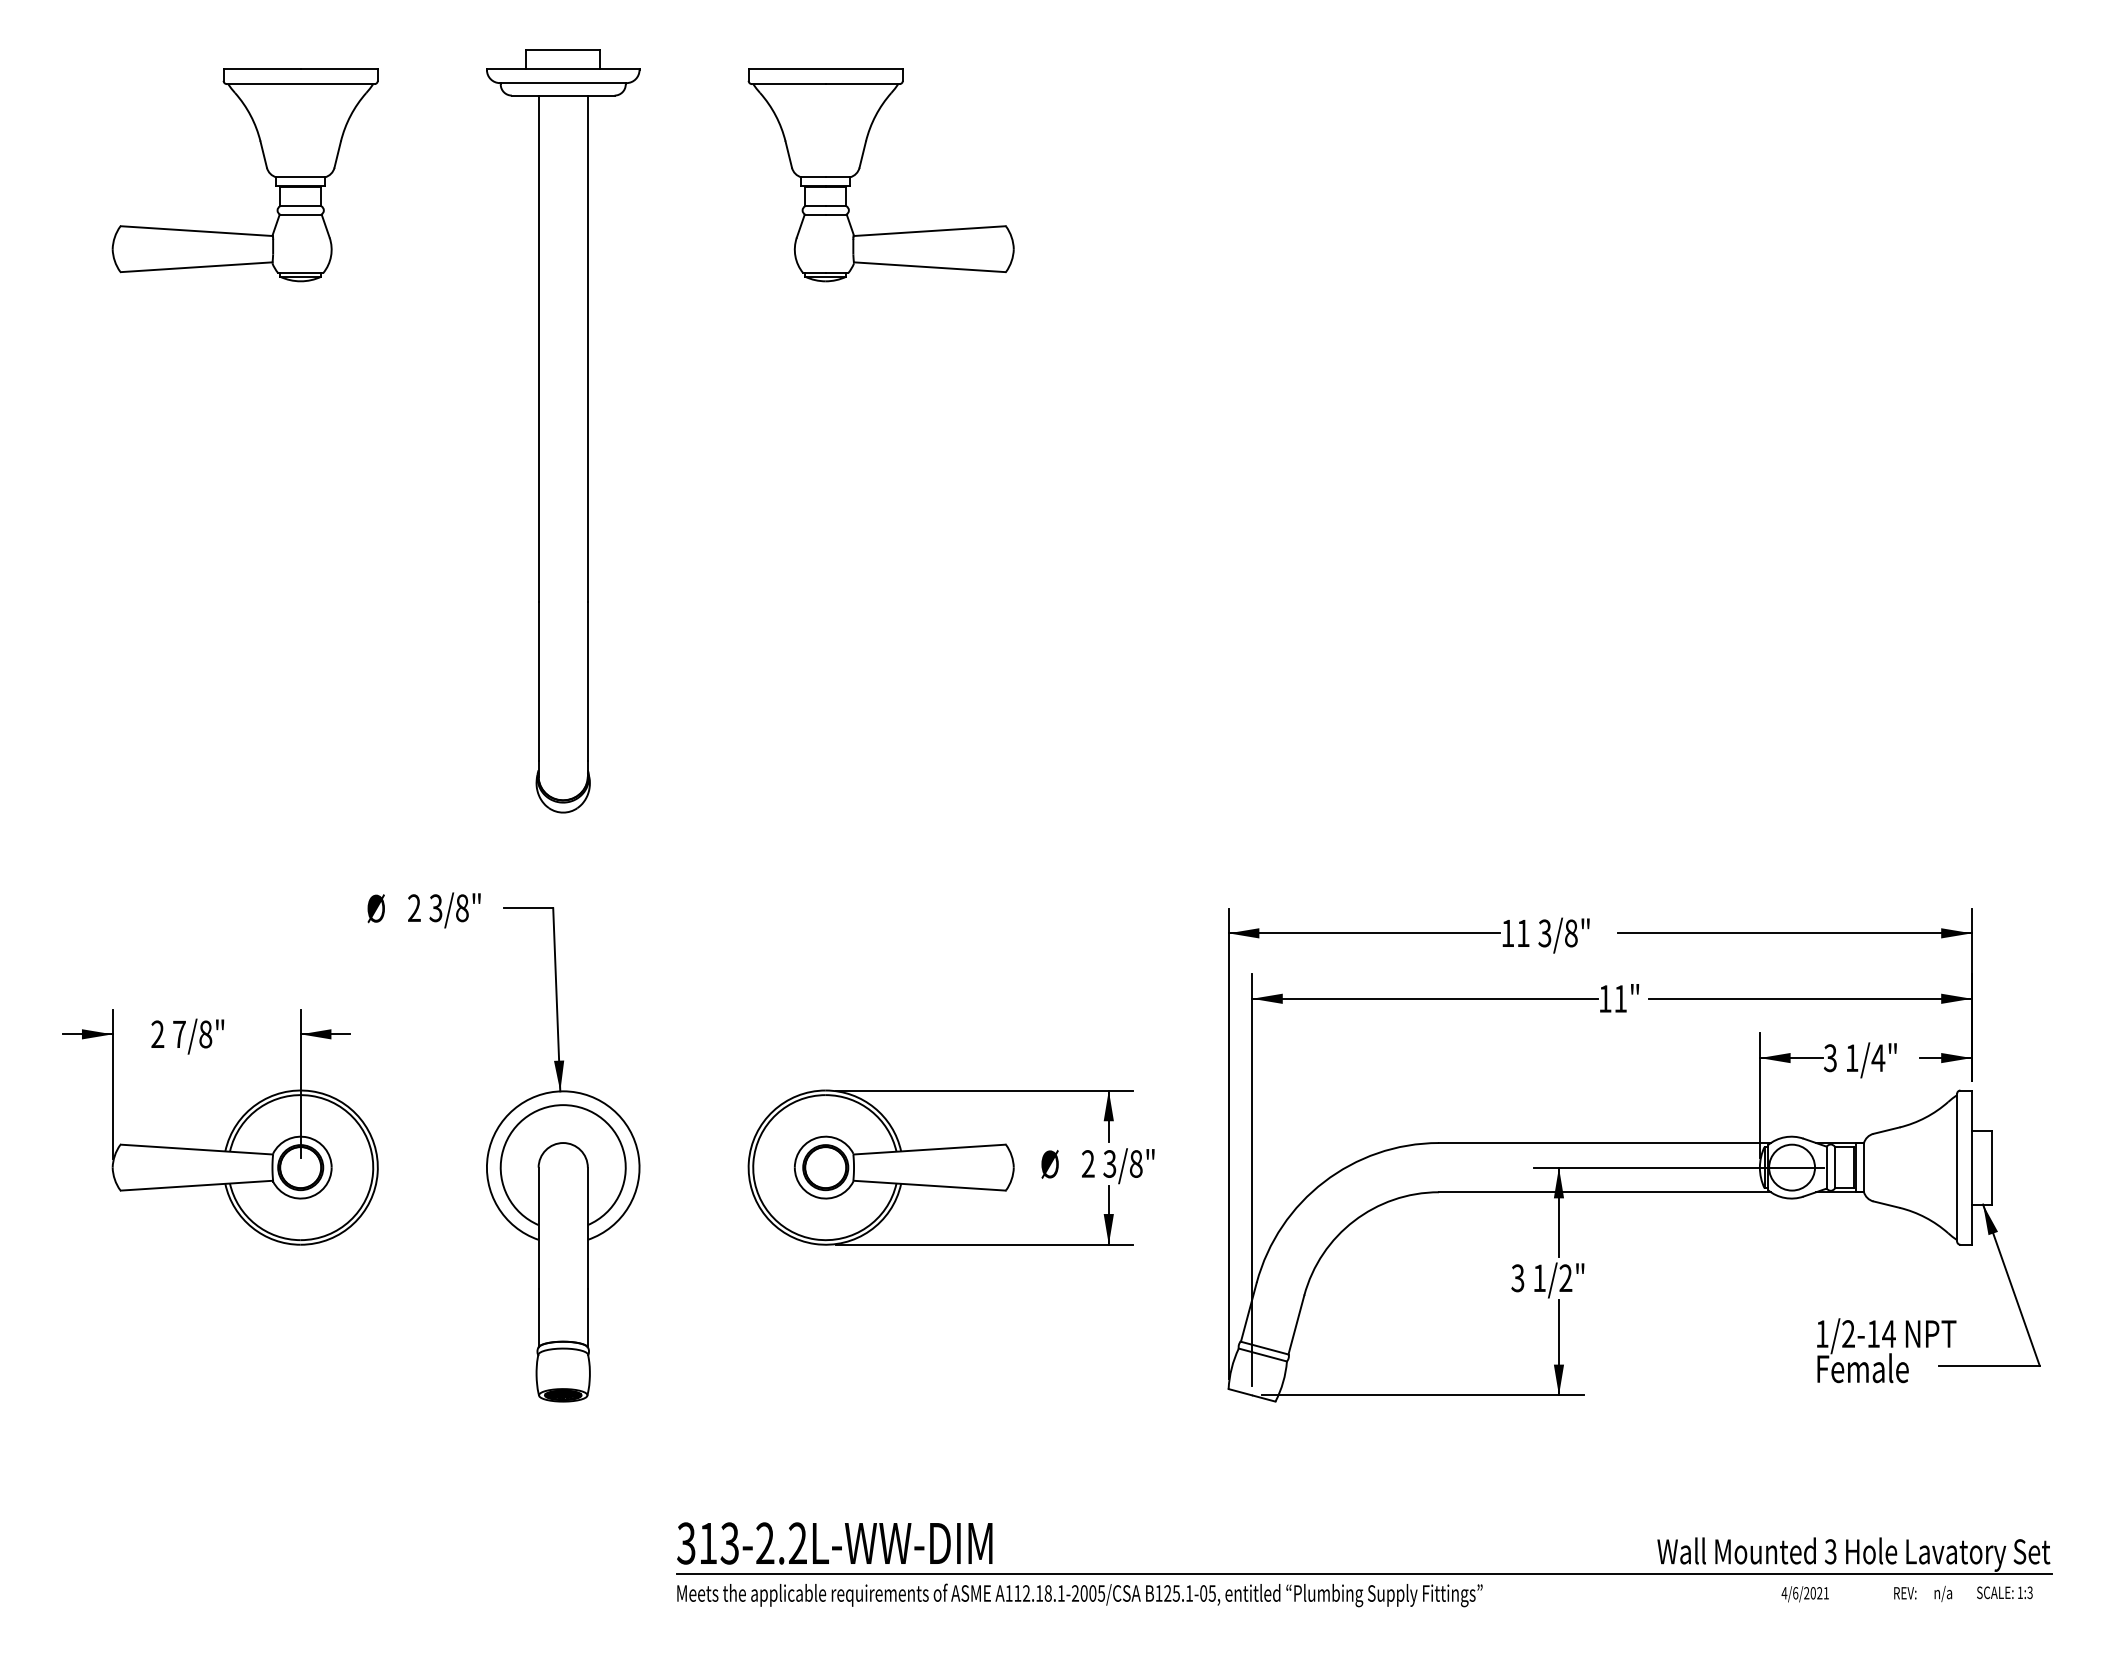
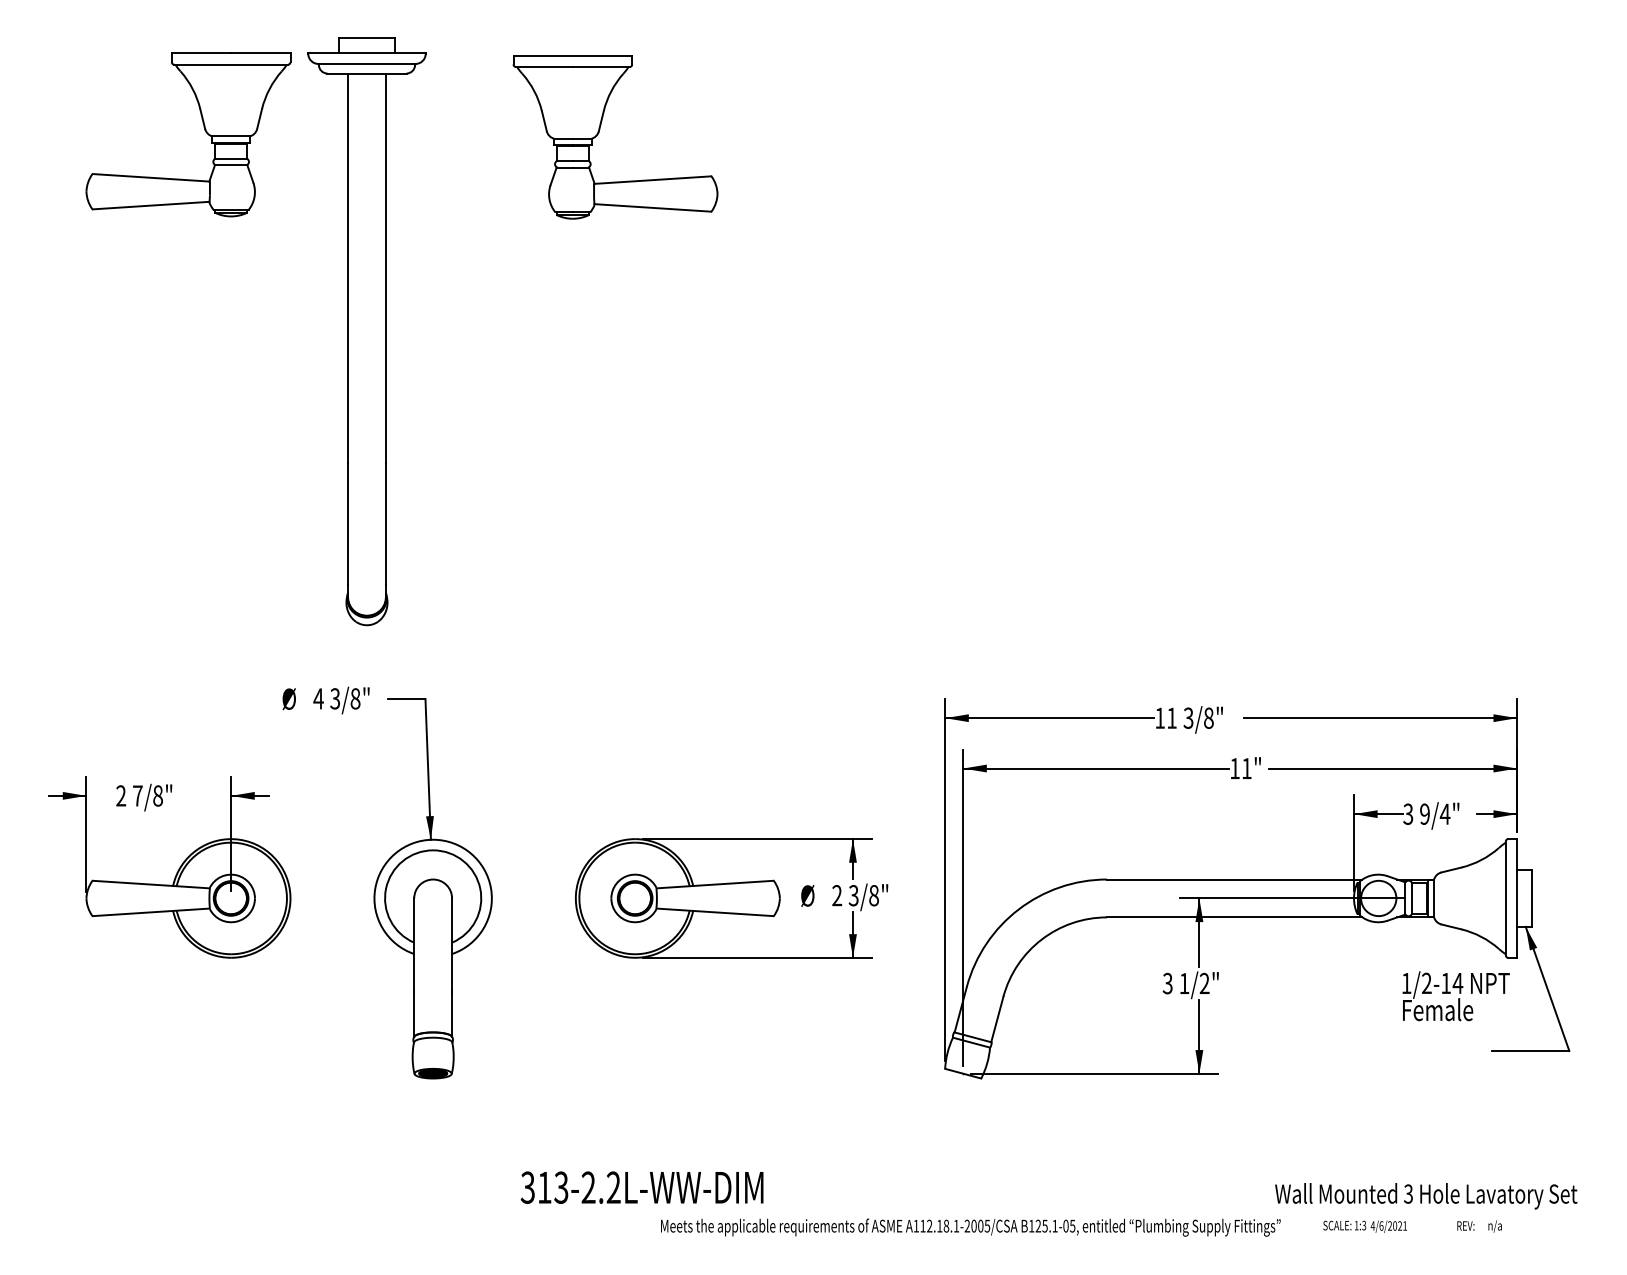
part: (860, 168) -> (599, 131), moved
part: (563, 431) -> (367, 332), moved
text: (414, 907) -> (318, 698), 2 -> 4
text: (1851, 1058) -> (1424, 814), 1/4" -> 9/4"
text: (1886, 1350) -> (1456, 996), moved
line: (1364, 1573) -> (1049, 1210), removed
text: (2004, 1592) -> (1344, 1225), moved
text: (1079, 1595) -> (970, 1227), moved

